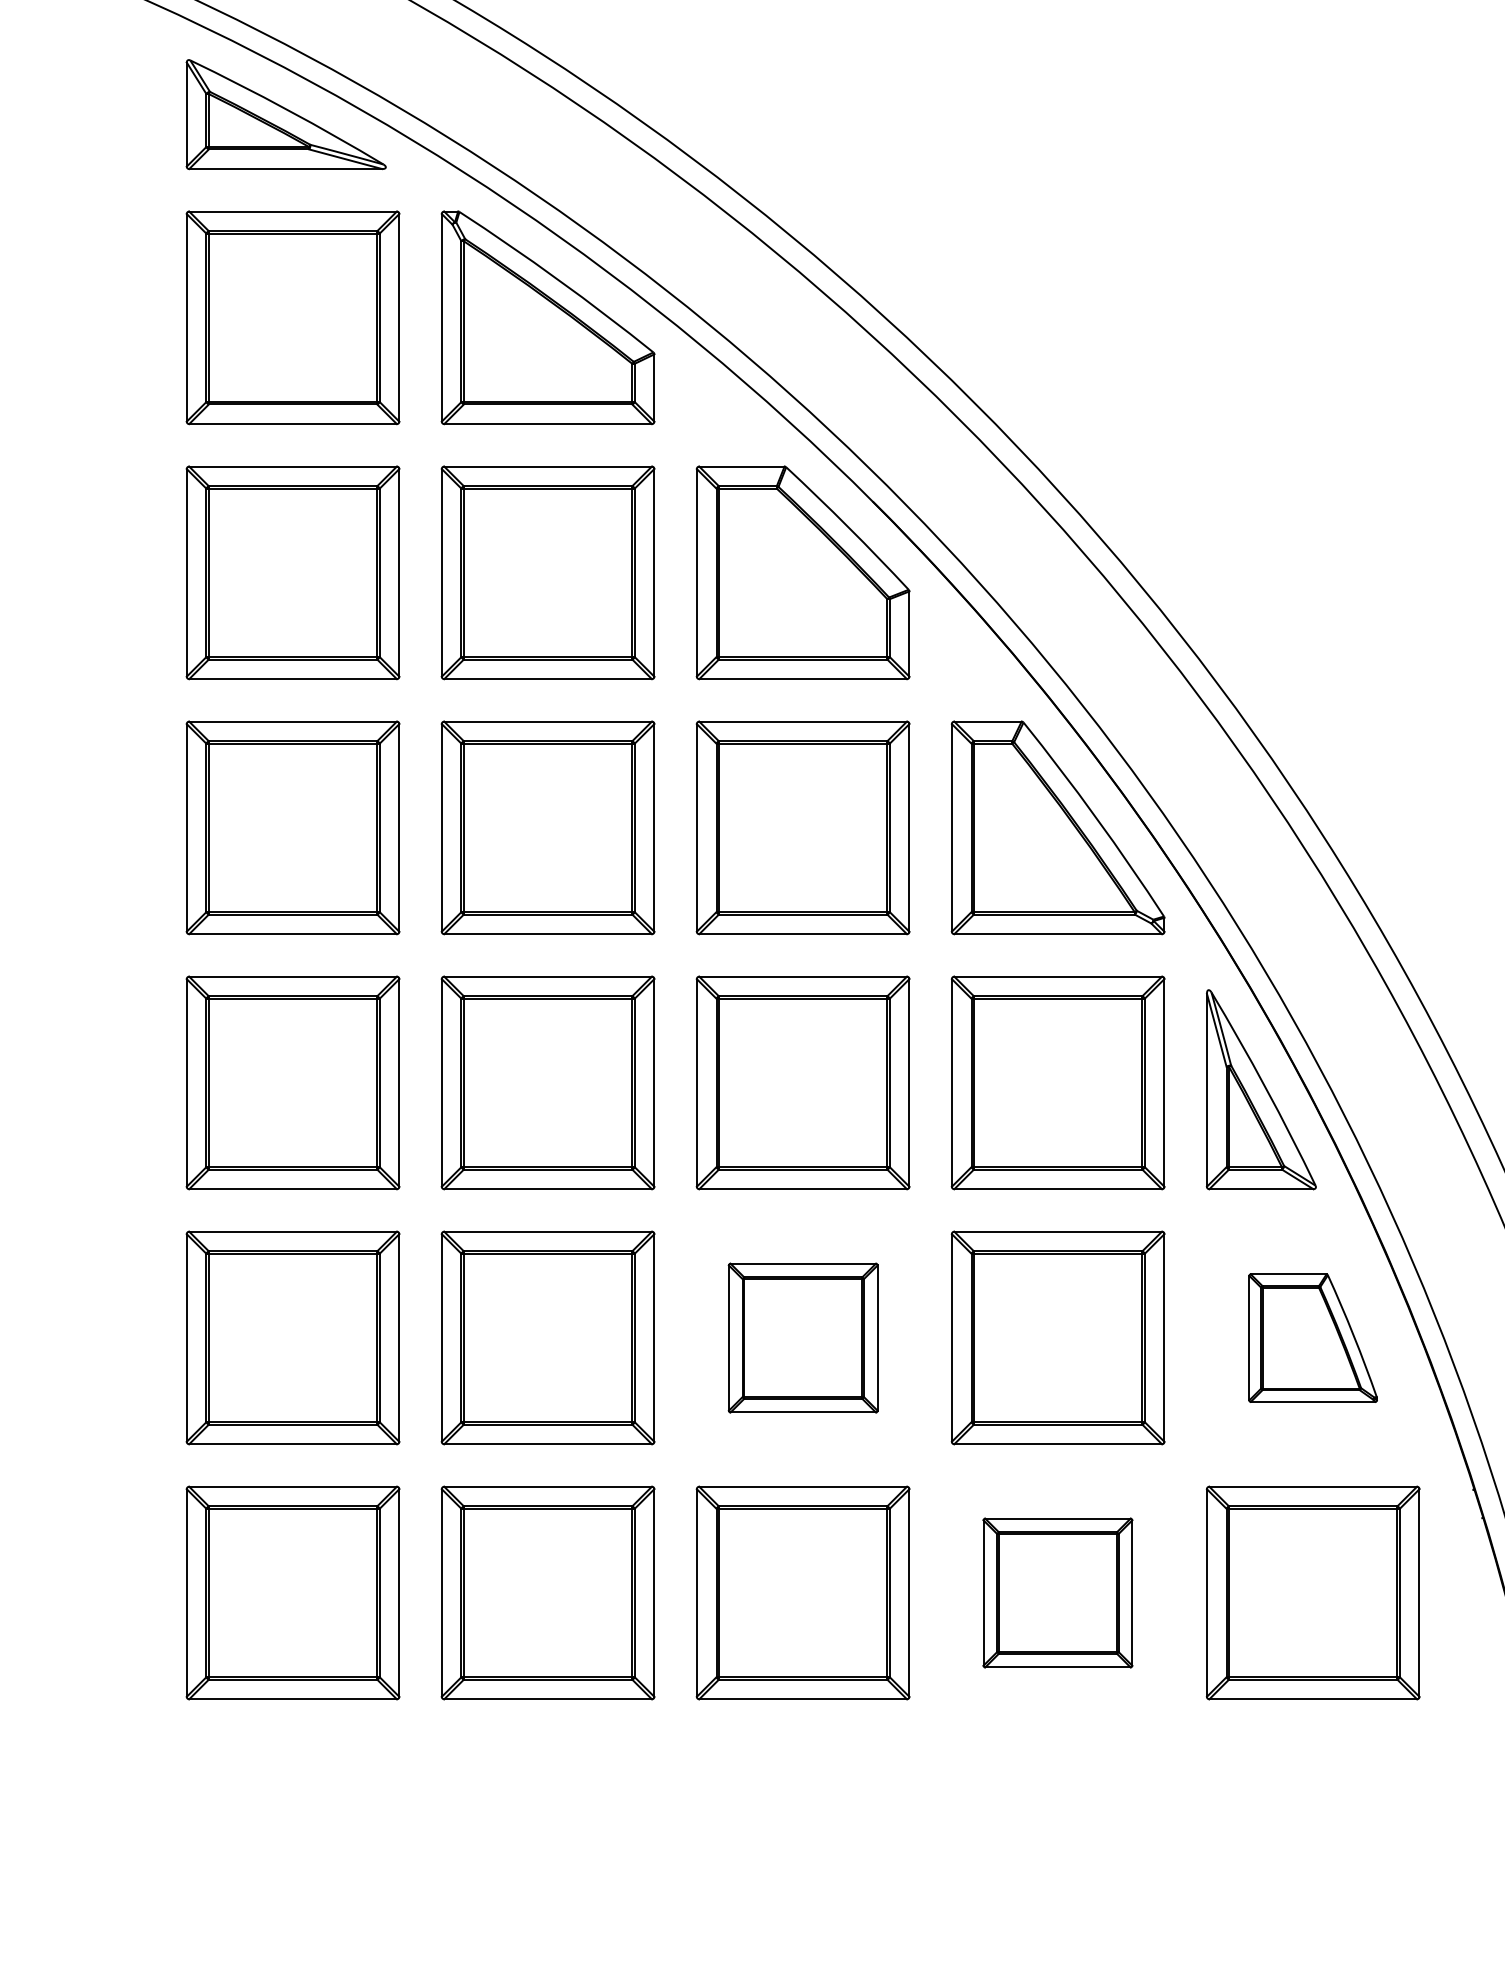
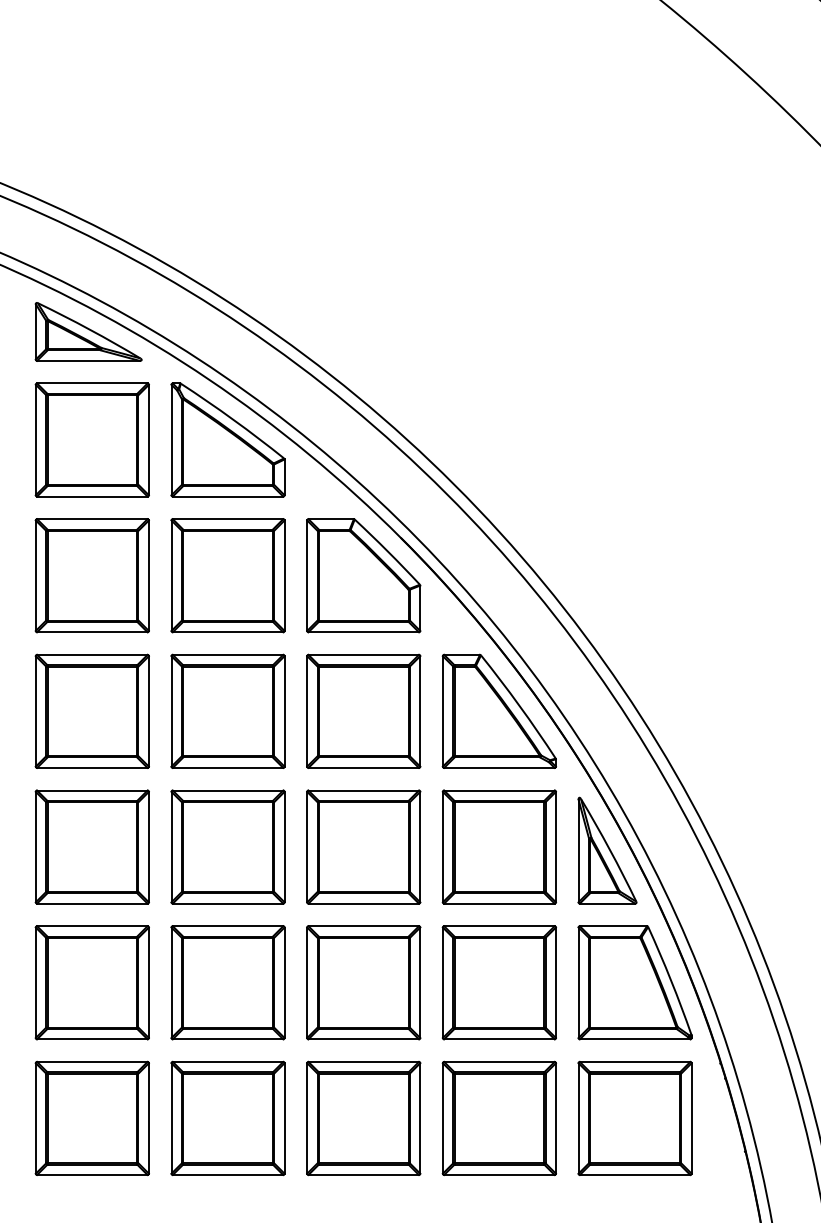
part: (802, 1337) -> (363, 982), size x1.43
part: (1312, 1337) -> (634, 982), size x1.67
part: (1056, 1593) -> (498, 1118), size x1.43

